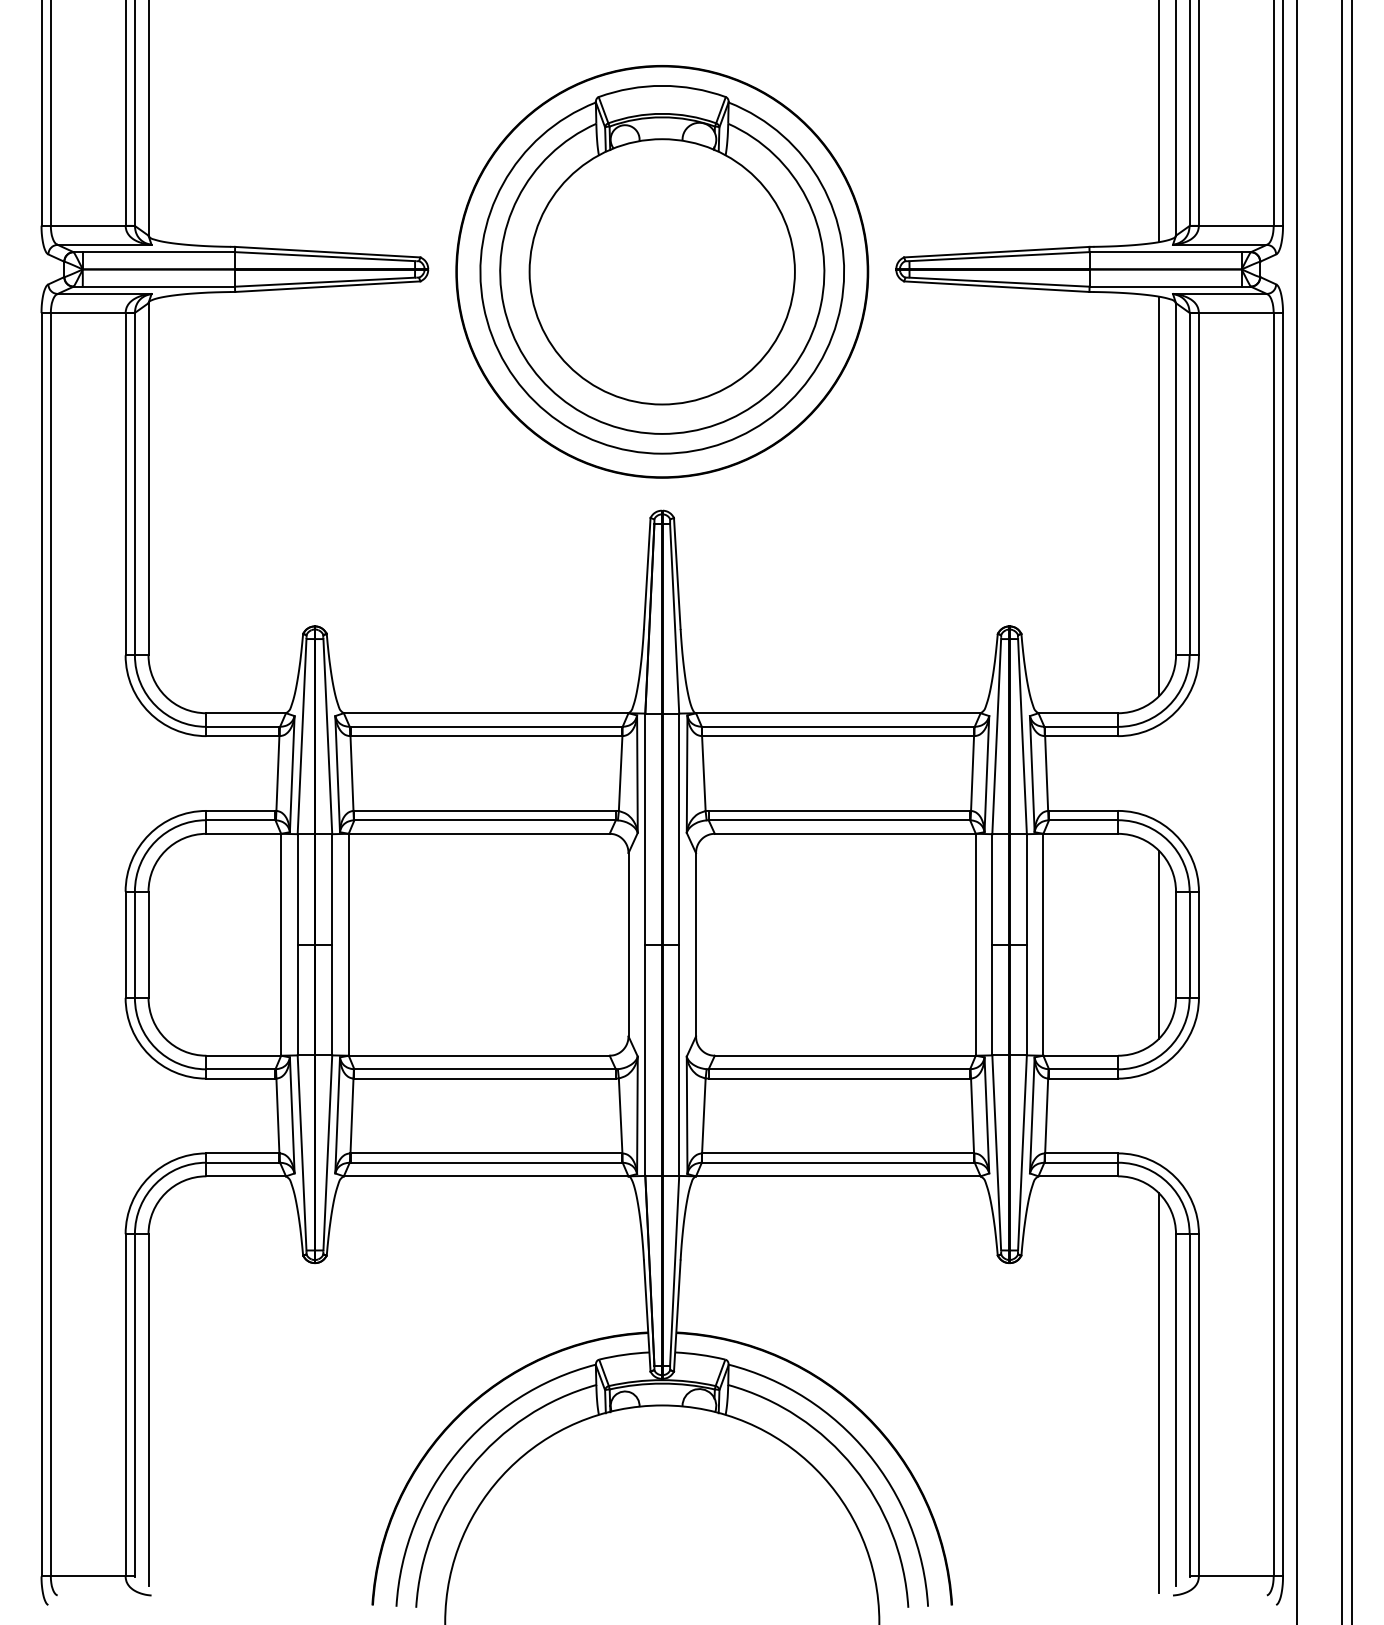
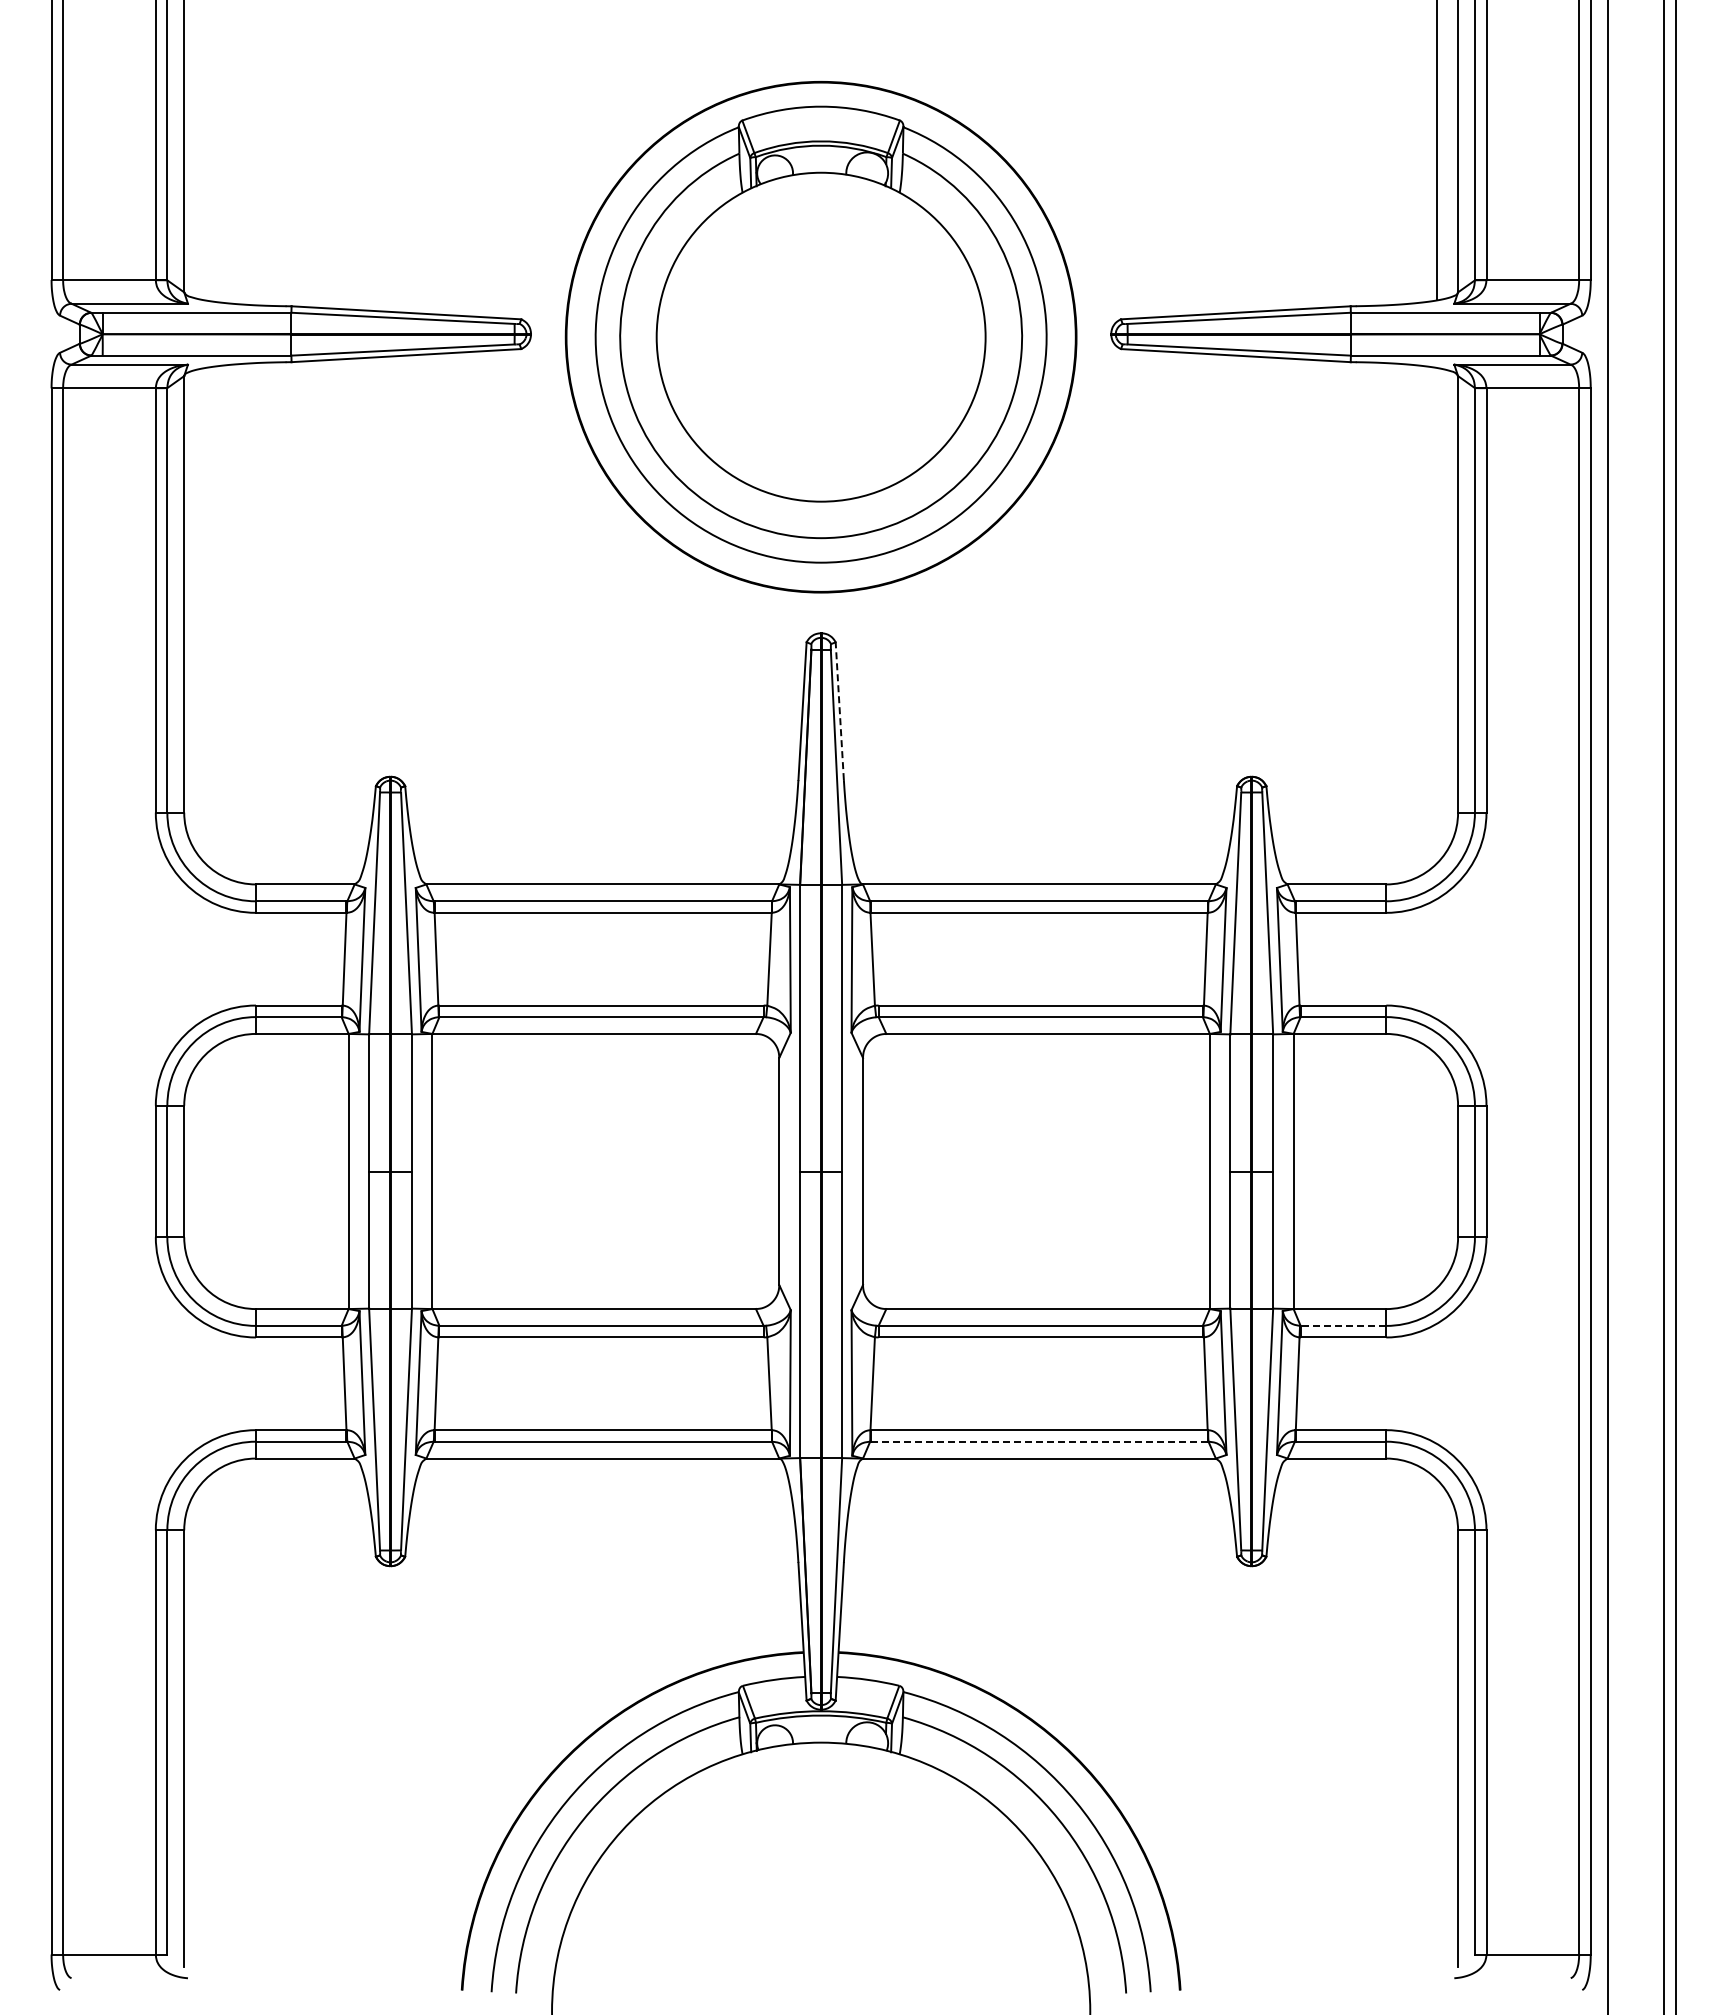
line: (1159, 496) -> (1437, 615), removed
line: (677, 573) -> (839, 711), solid -> dashed
line: (1159, 944) -> (1437, 1171), removed
line: (1083, 1068) -> (1343, 1325), solid -> dashed
line: (837, 1162) -> (1038, 1441), solid -> dashed
line: (1159, 1392) -> (1437, 1726), removed

